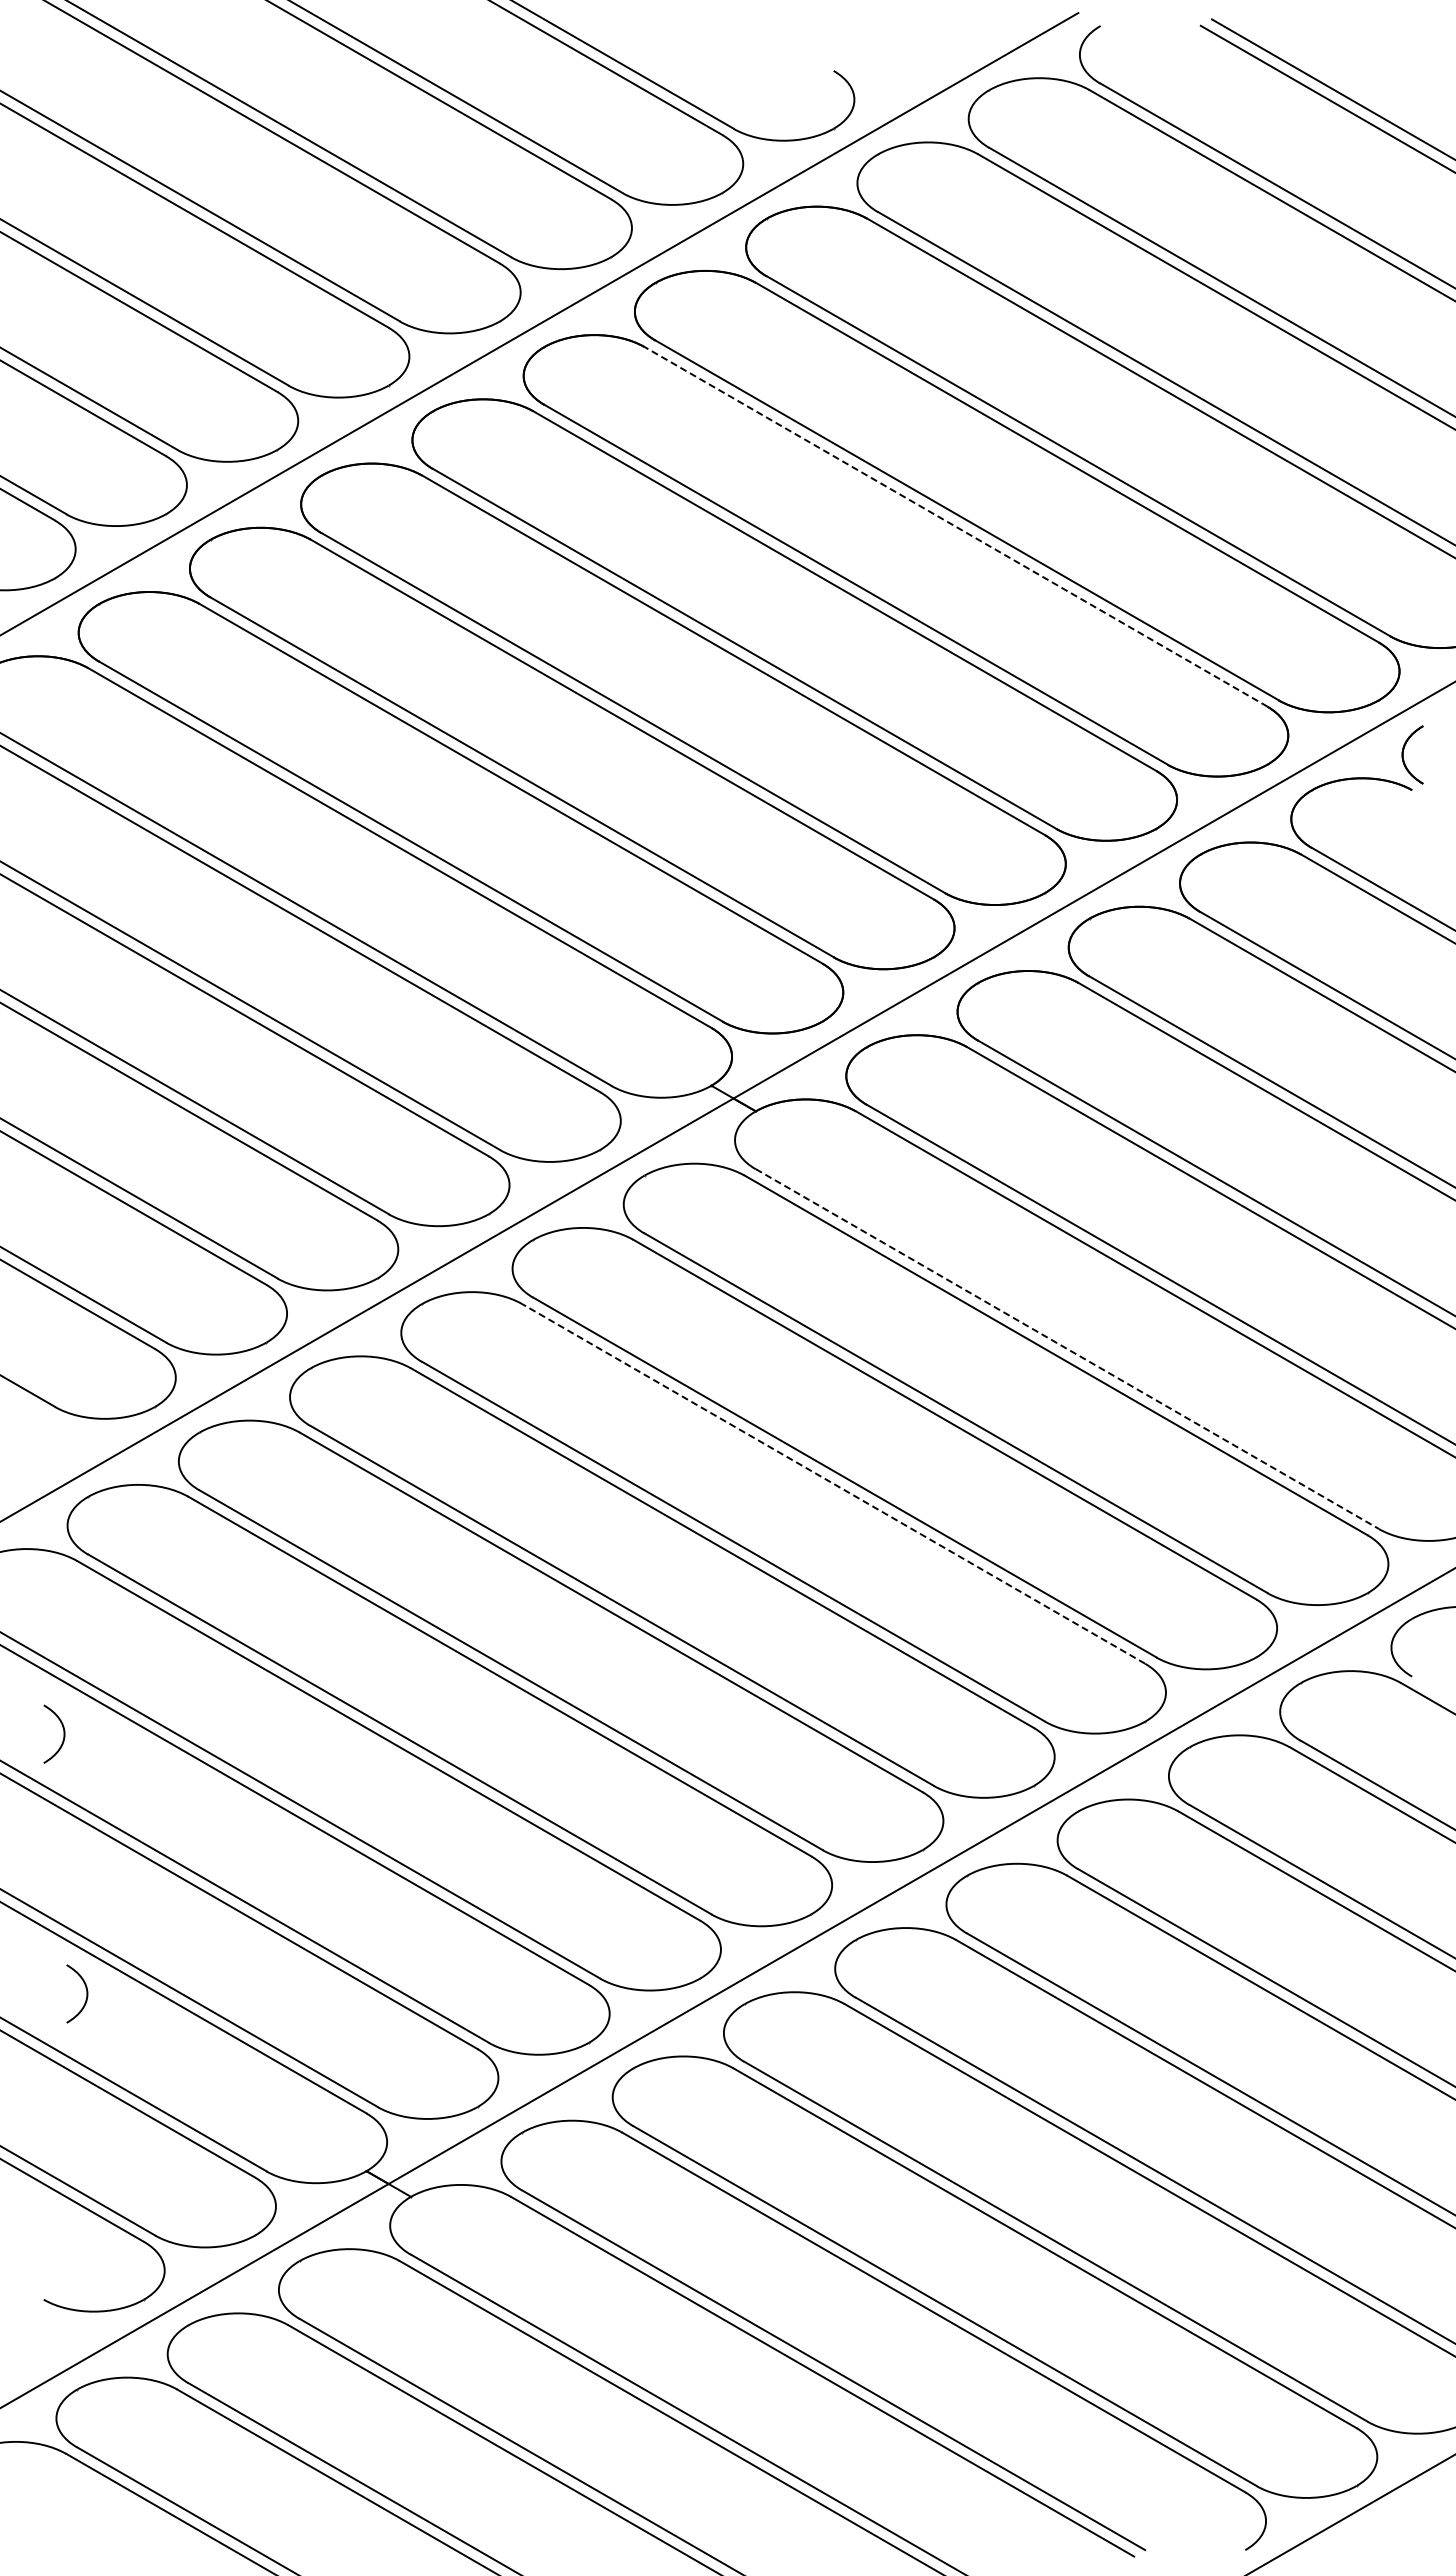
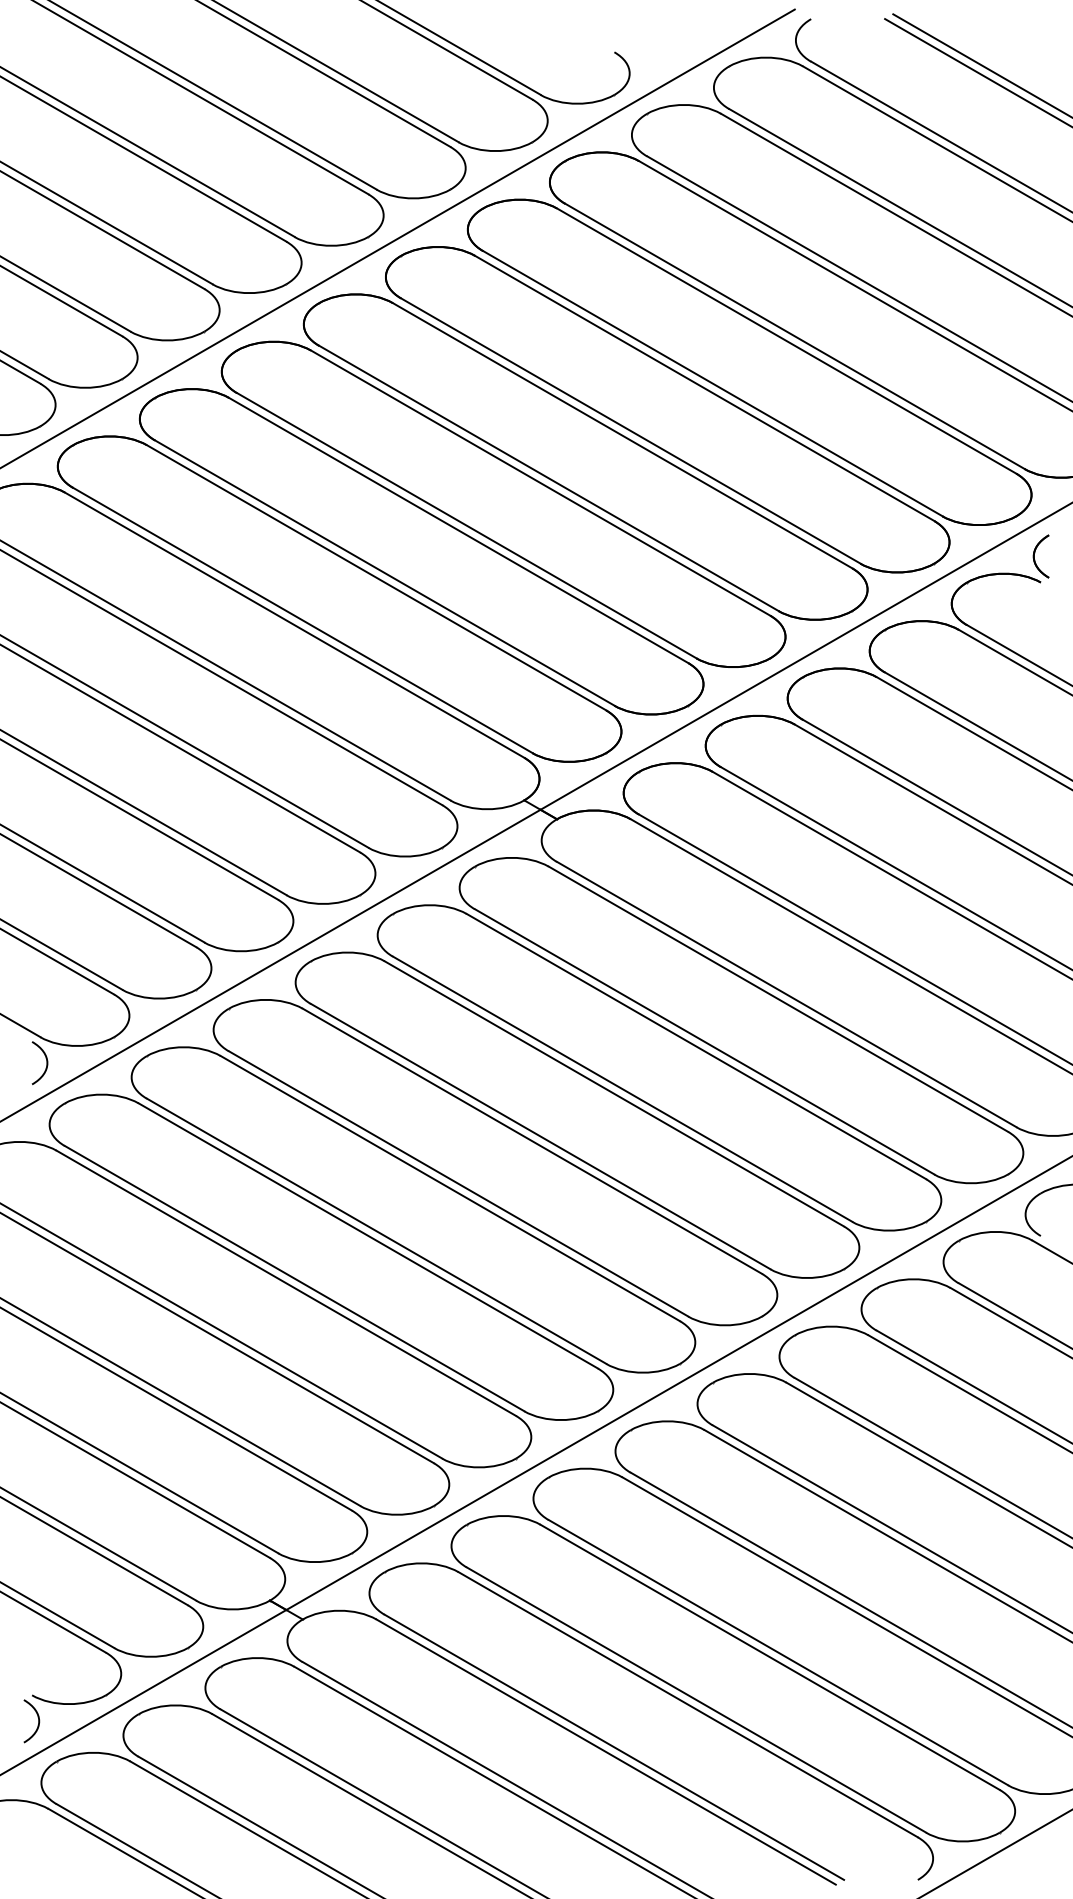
line: (956, 526) -> (704, 388), dashed -> solid
line: (1067, 1348) -> (786, 994), dashed -> solid
line: (833, 1483) -> (614, 1093), dashed -> solid
arc: (63, 1733) -> (46, 1062), moved
arc: (86, 1993) -> (38, 1720), moved

